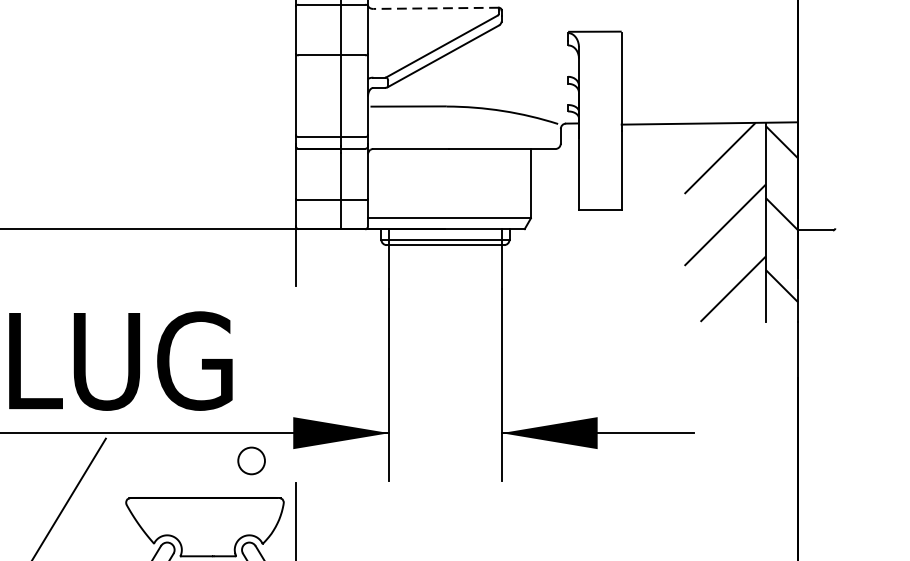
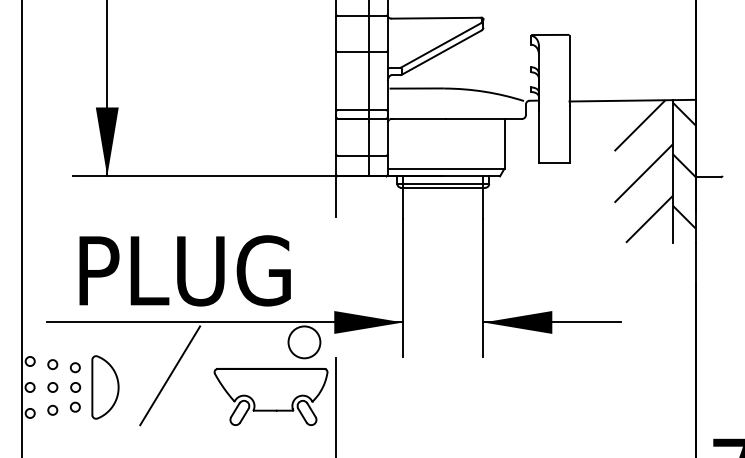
line: (435, 8) -> (436, 18), dashed -> solid
circle: (251, 461) -> (304, 342), size x1.67

